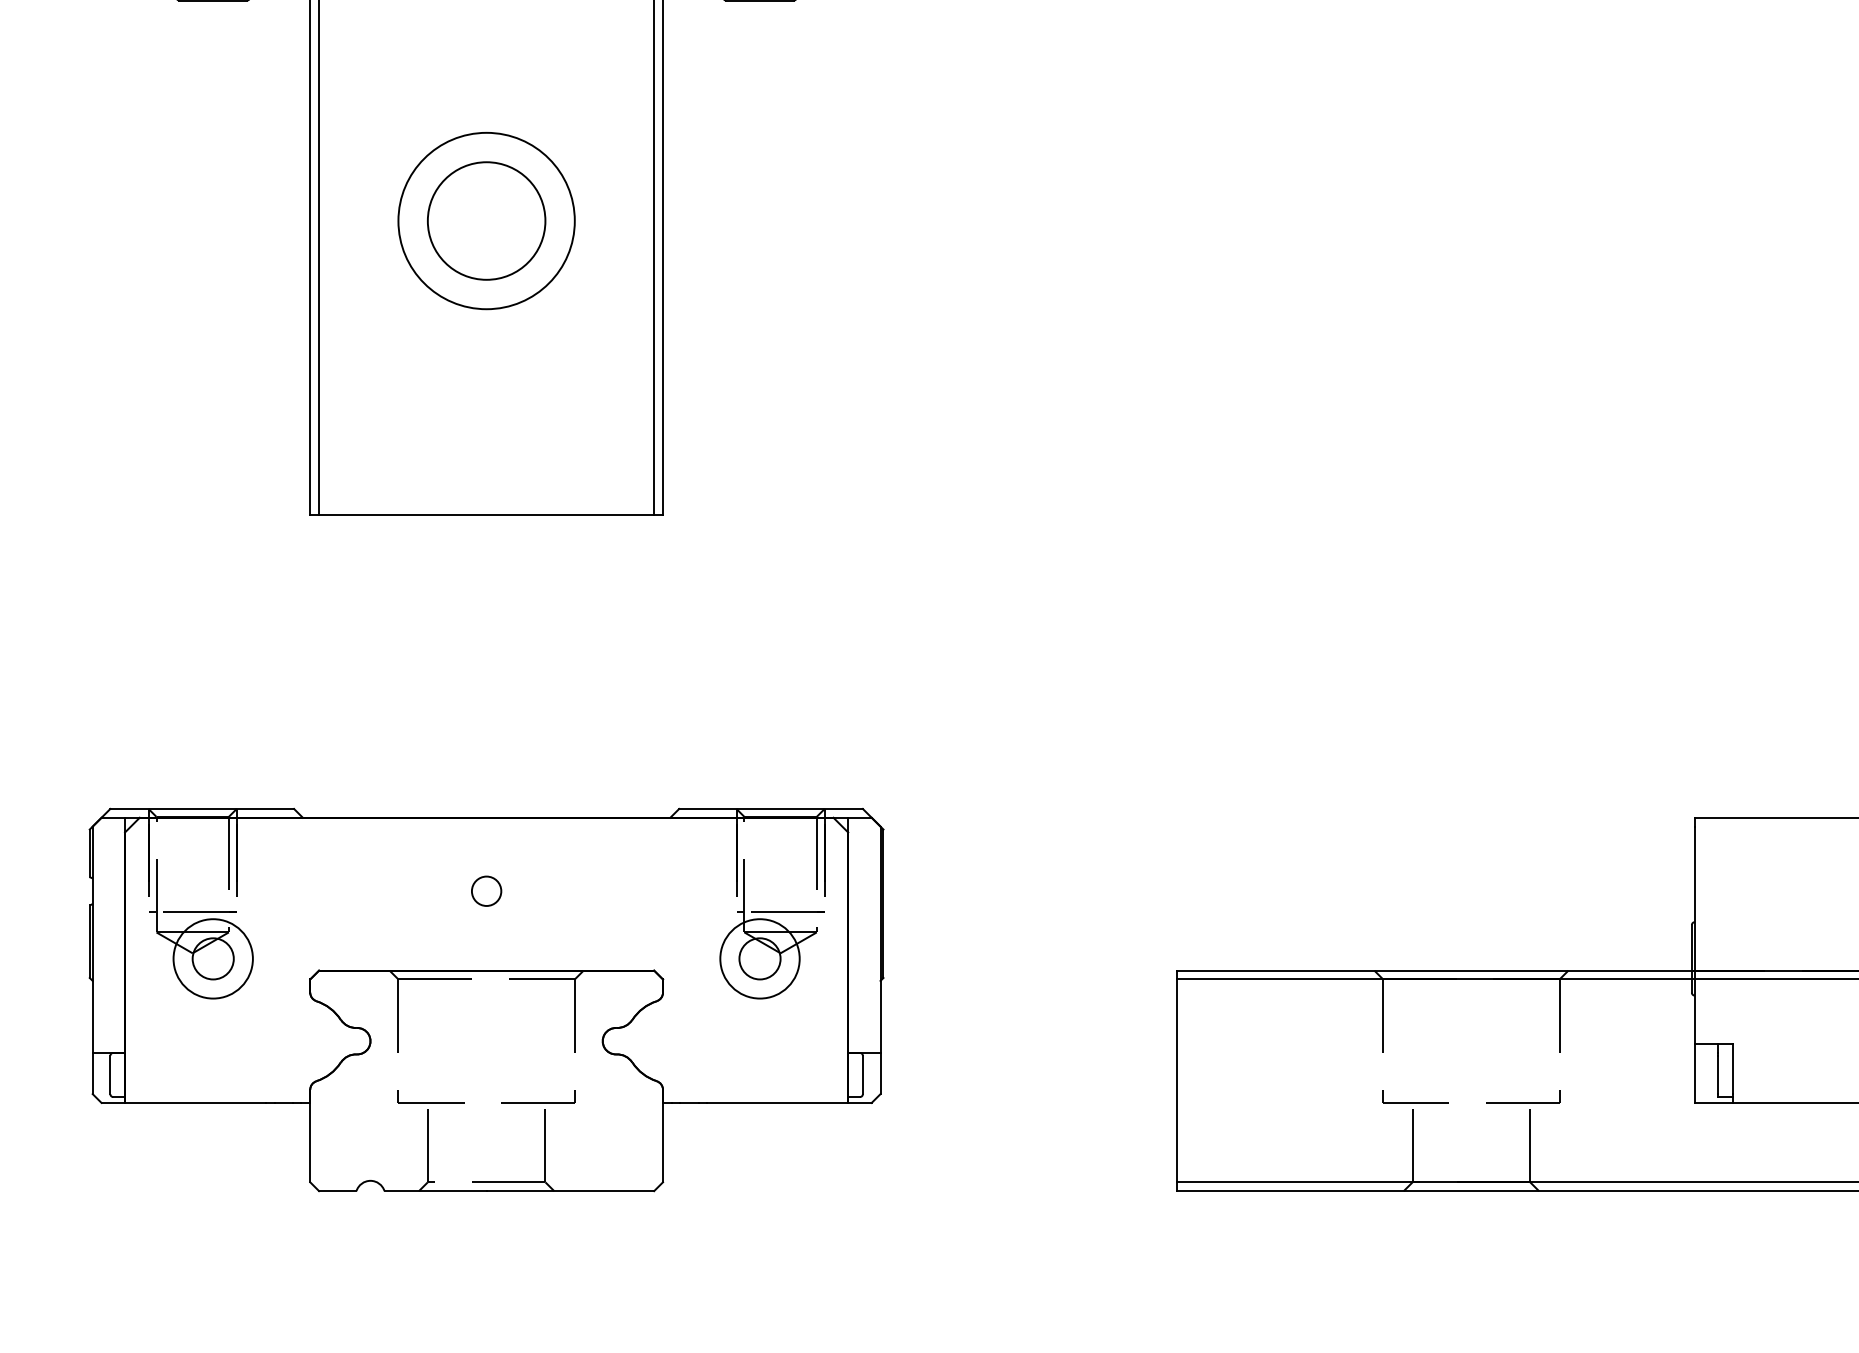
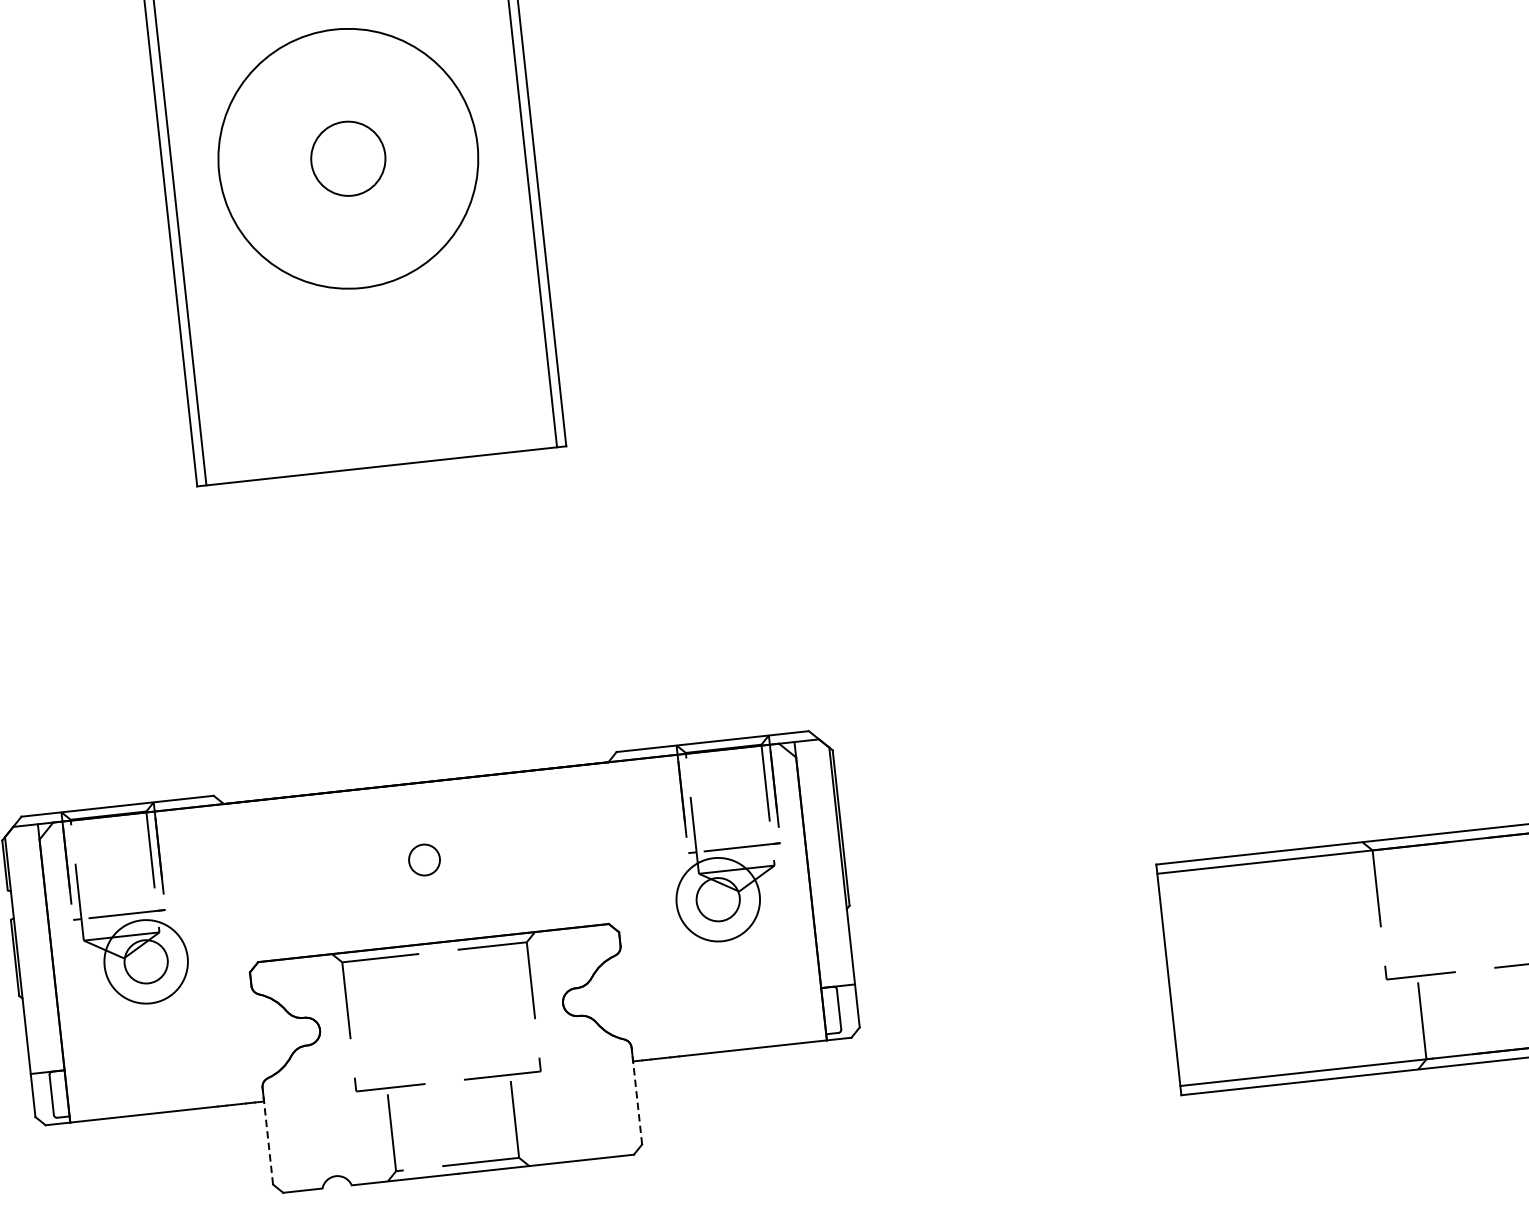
circle: (486, 220) -> (348, 158), size x0.6
circle: (486, 220) -> (348, 158), size x1.4
line: (310, 1135) -> (268, 1135), solid -> dashed
line: (663, 1135) -> (637, 1095), solid -> dashed

